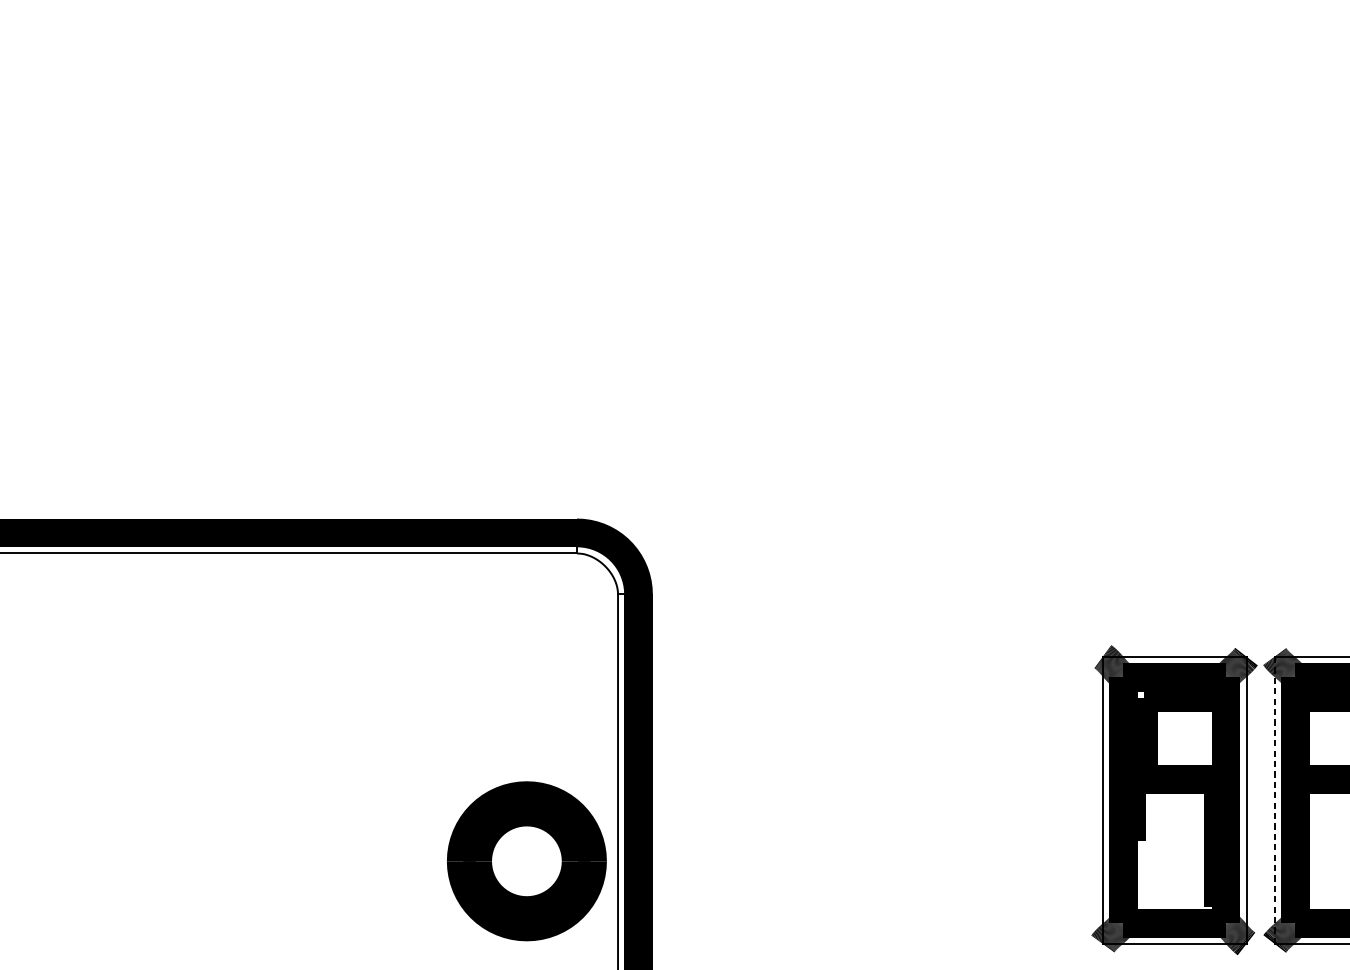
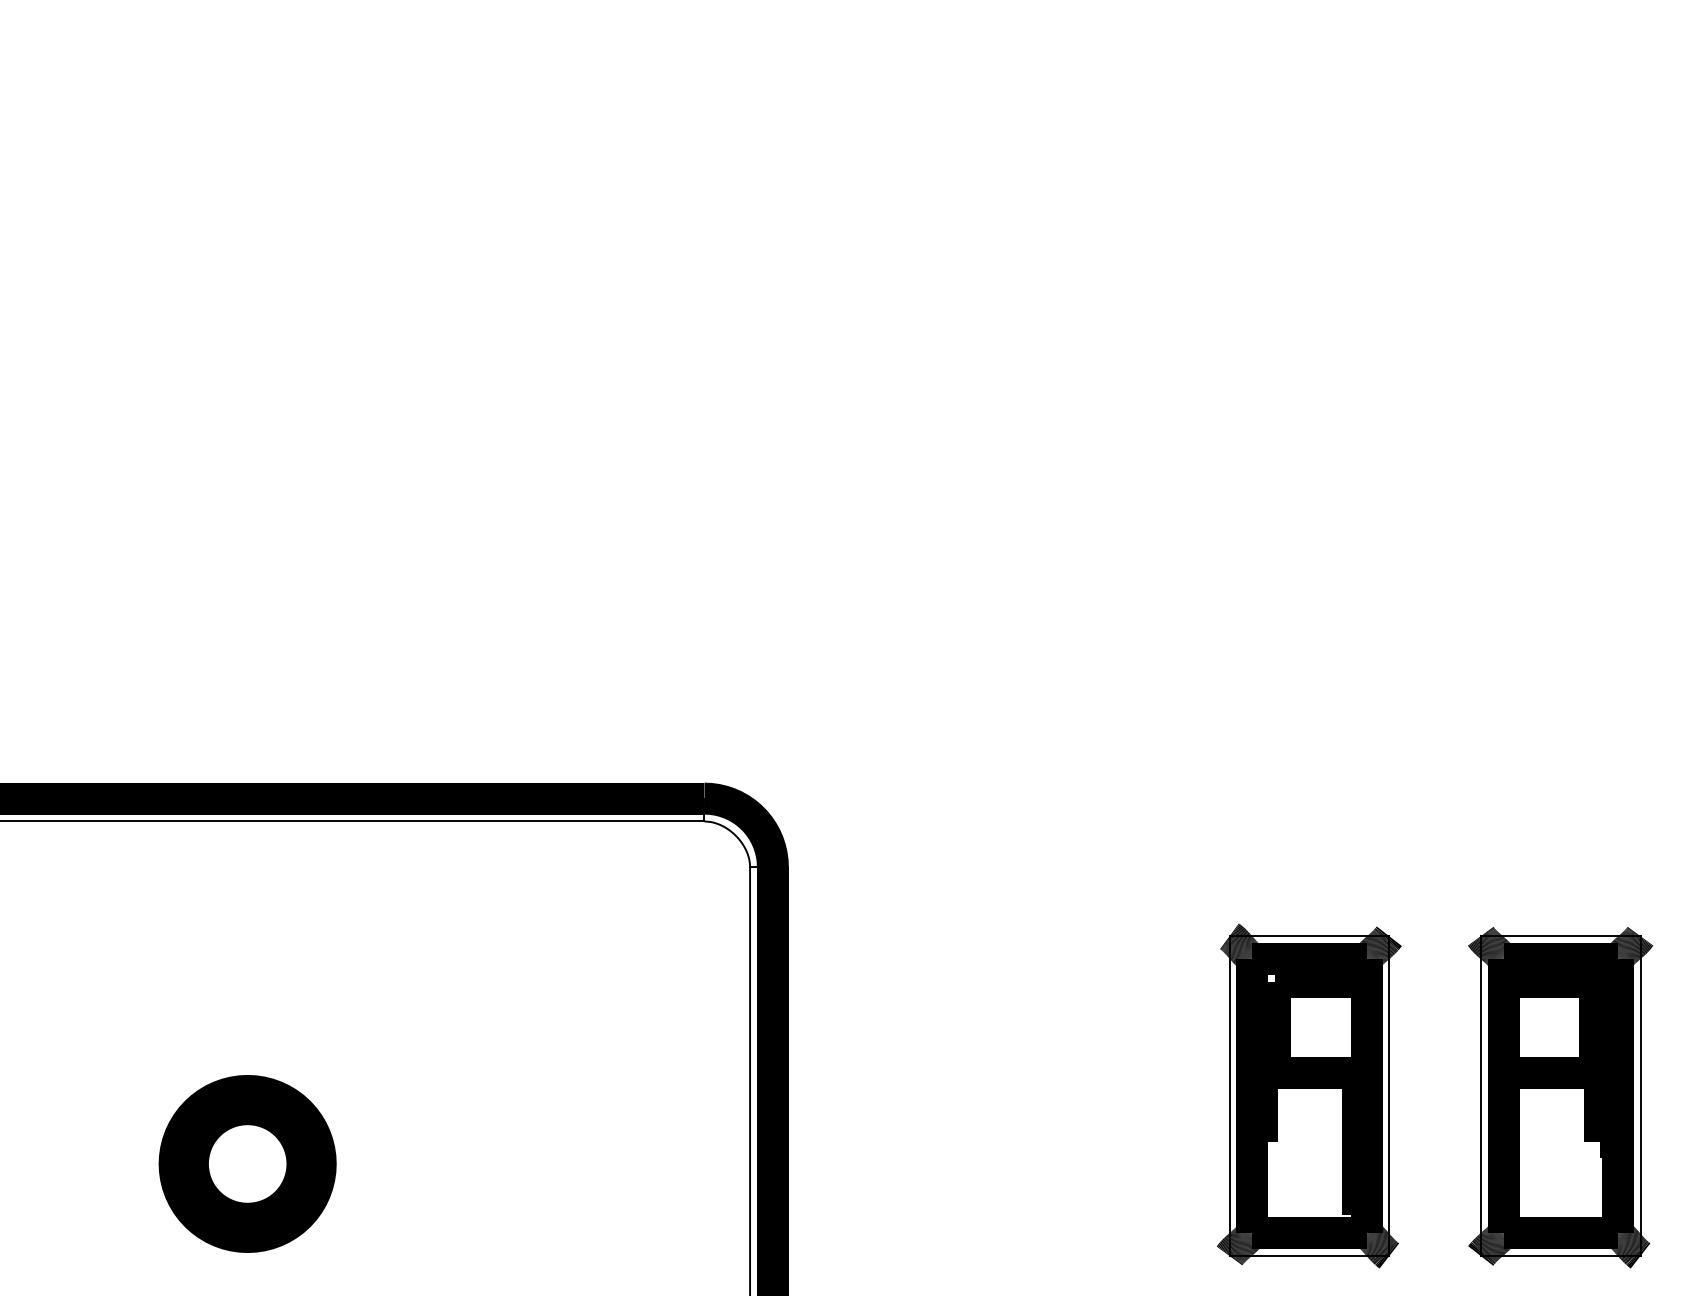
part: (1173, 799) -> (1308, 1095), moved
line: (1274, 800) -> (1480, 1096), dashed -> solid
part: (526, 860) -> (247, 1163), moved

